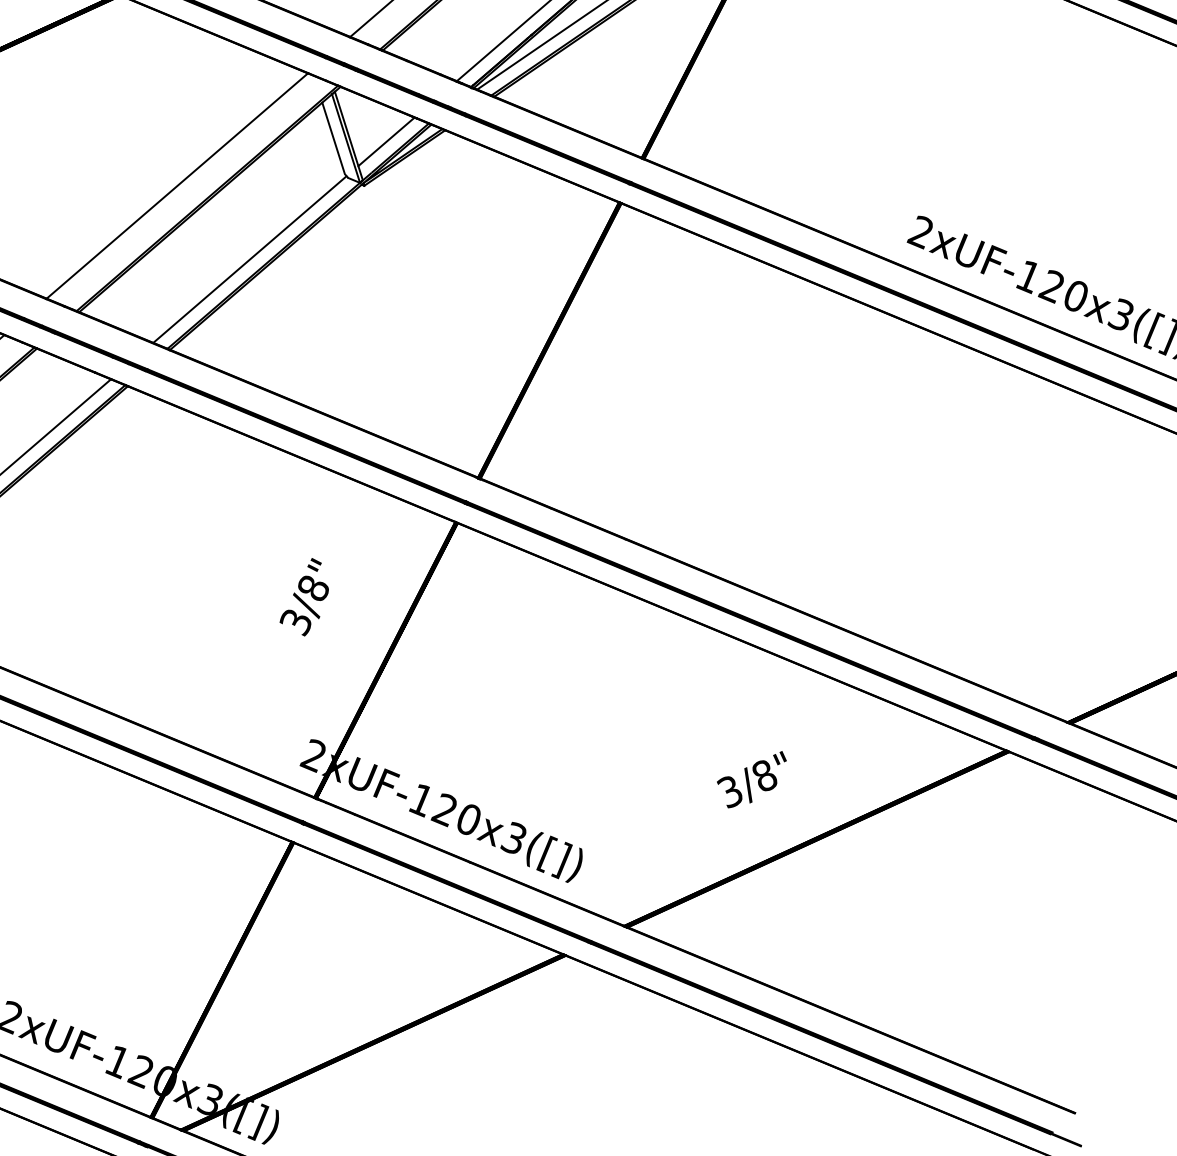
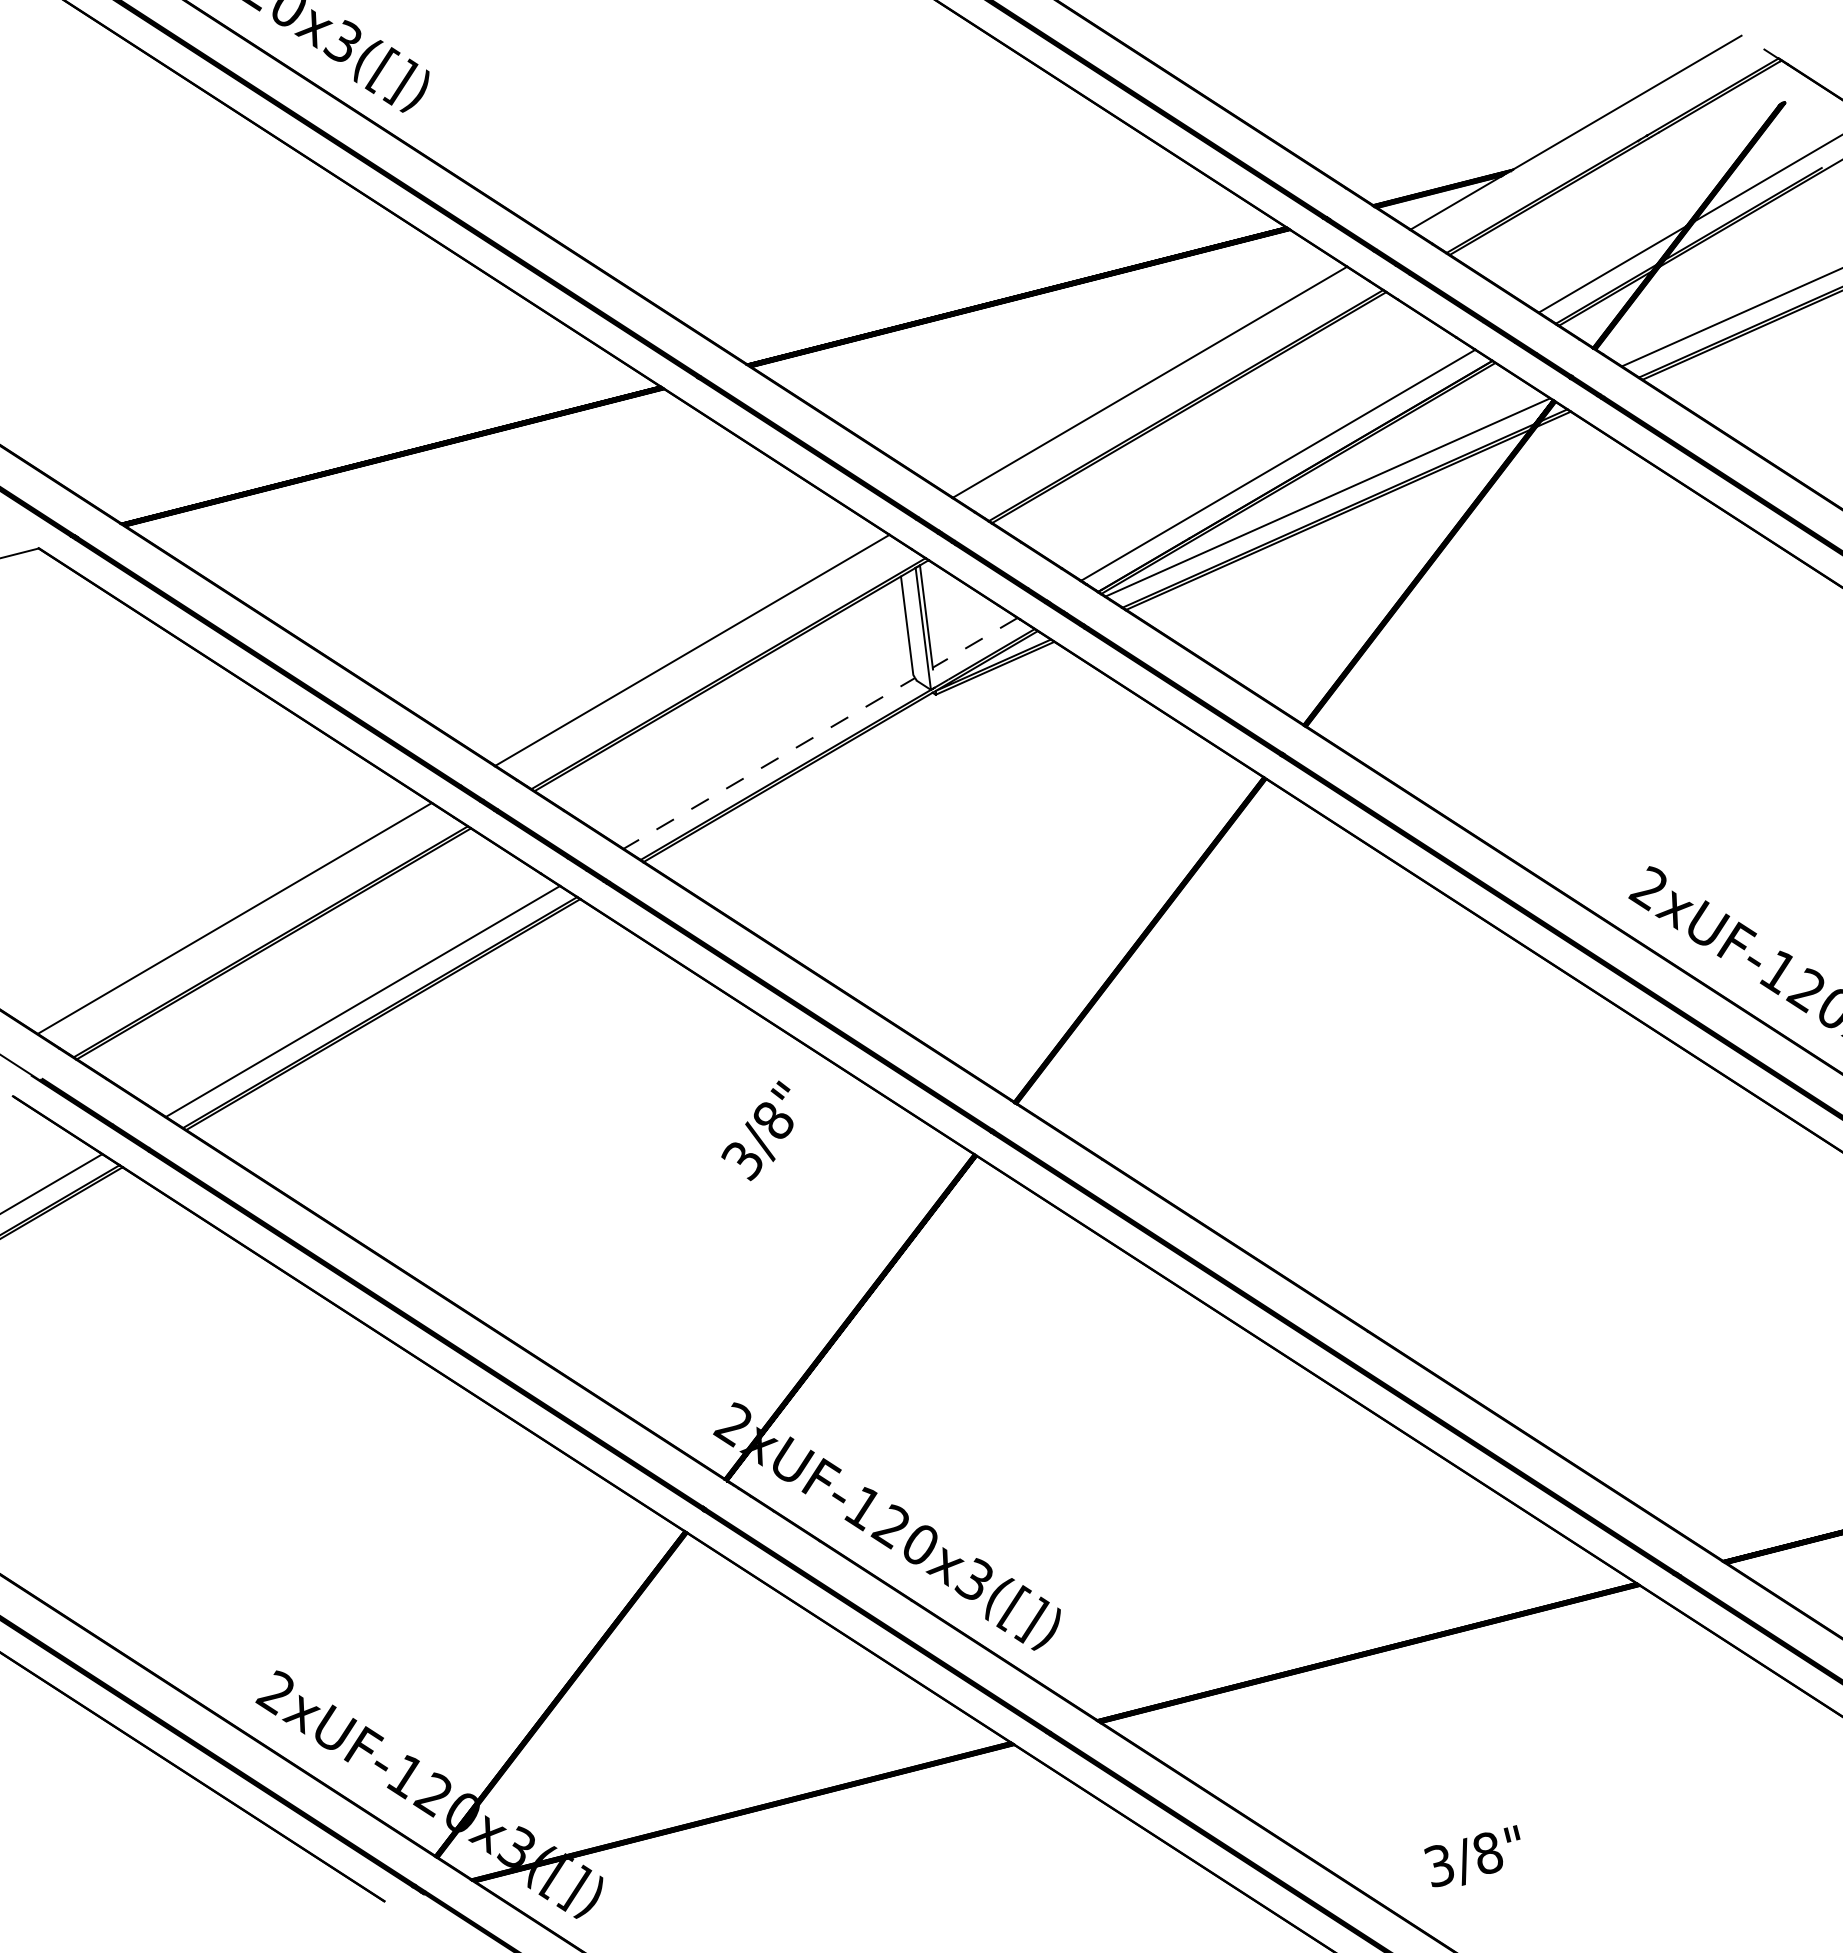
line: (380, 147) -> (966, 648), solid -> dashed
line: (251, 258) -> (771, 762), solid -> dashed
text: (302, 597) -> (757, 1130), moved
text: (753, 780) -> (1472, 1856), moved

